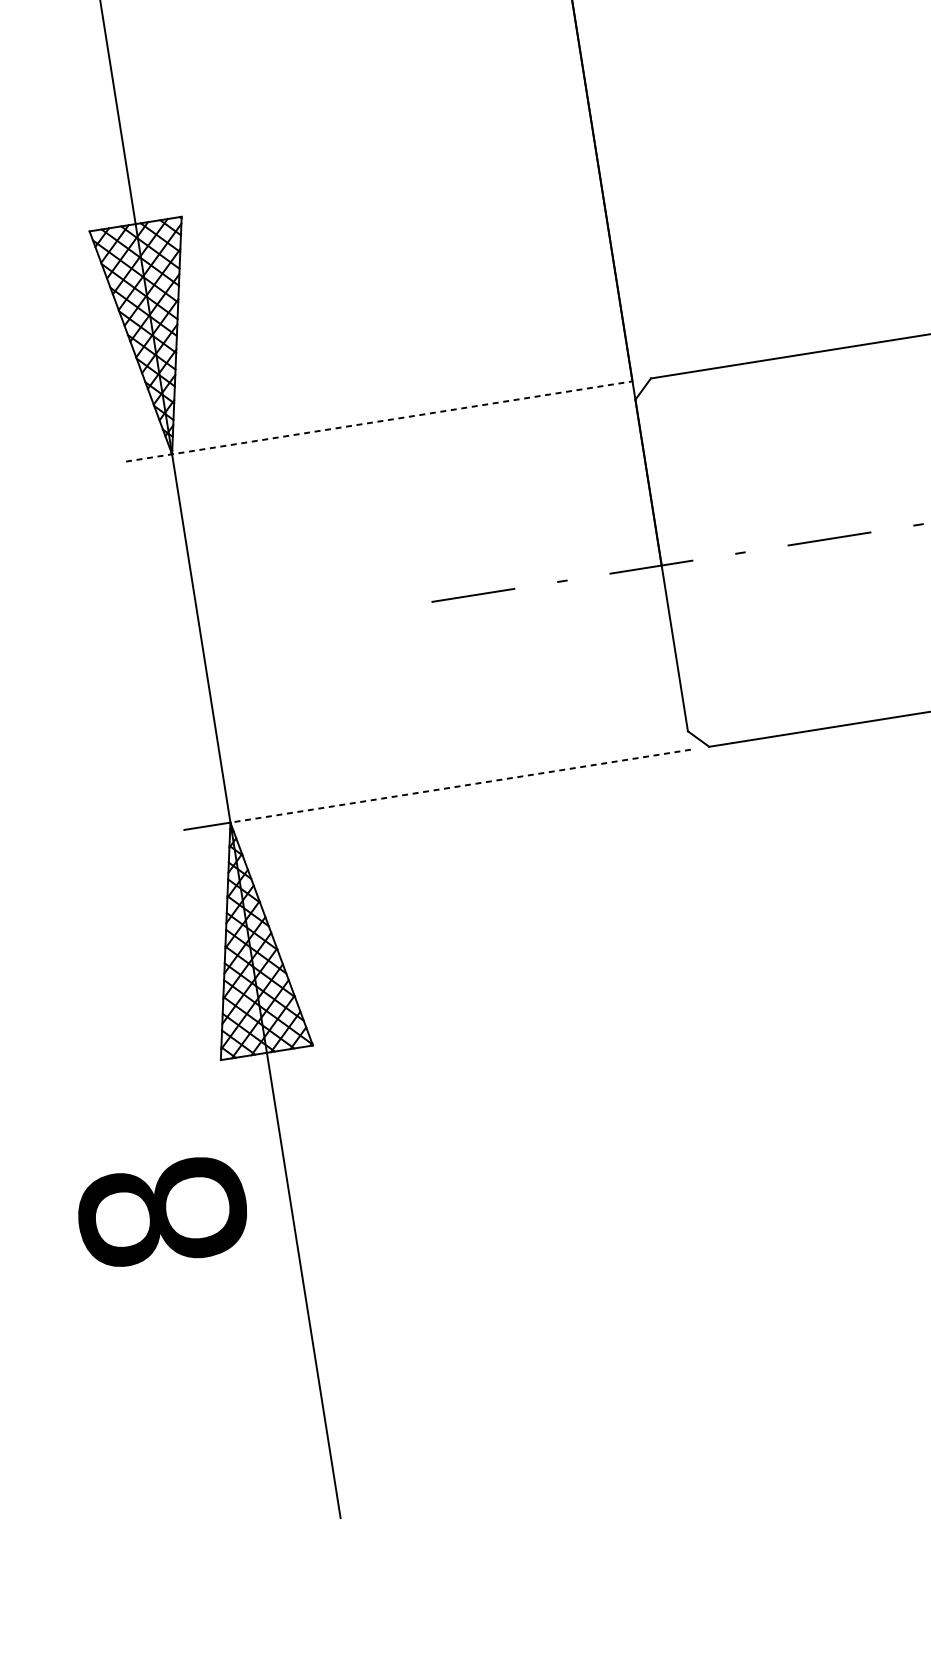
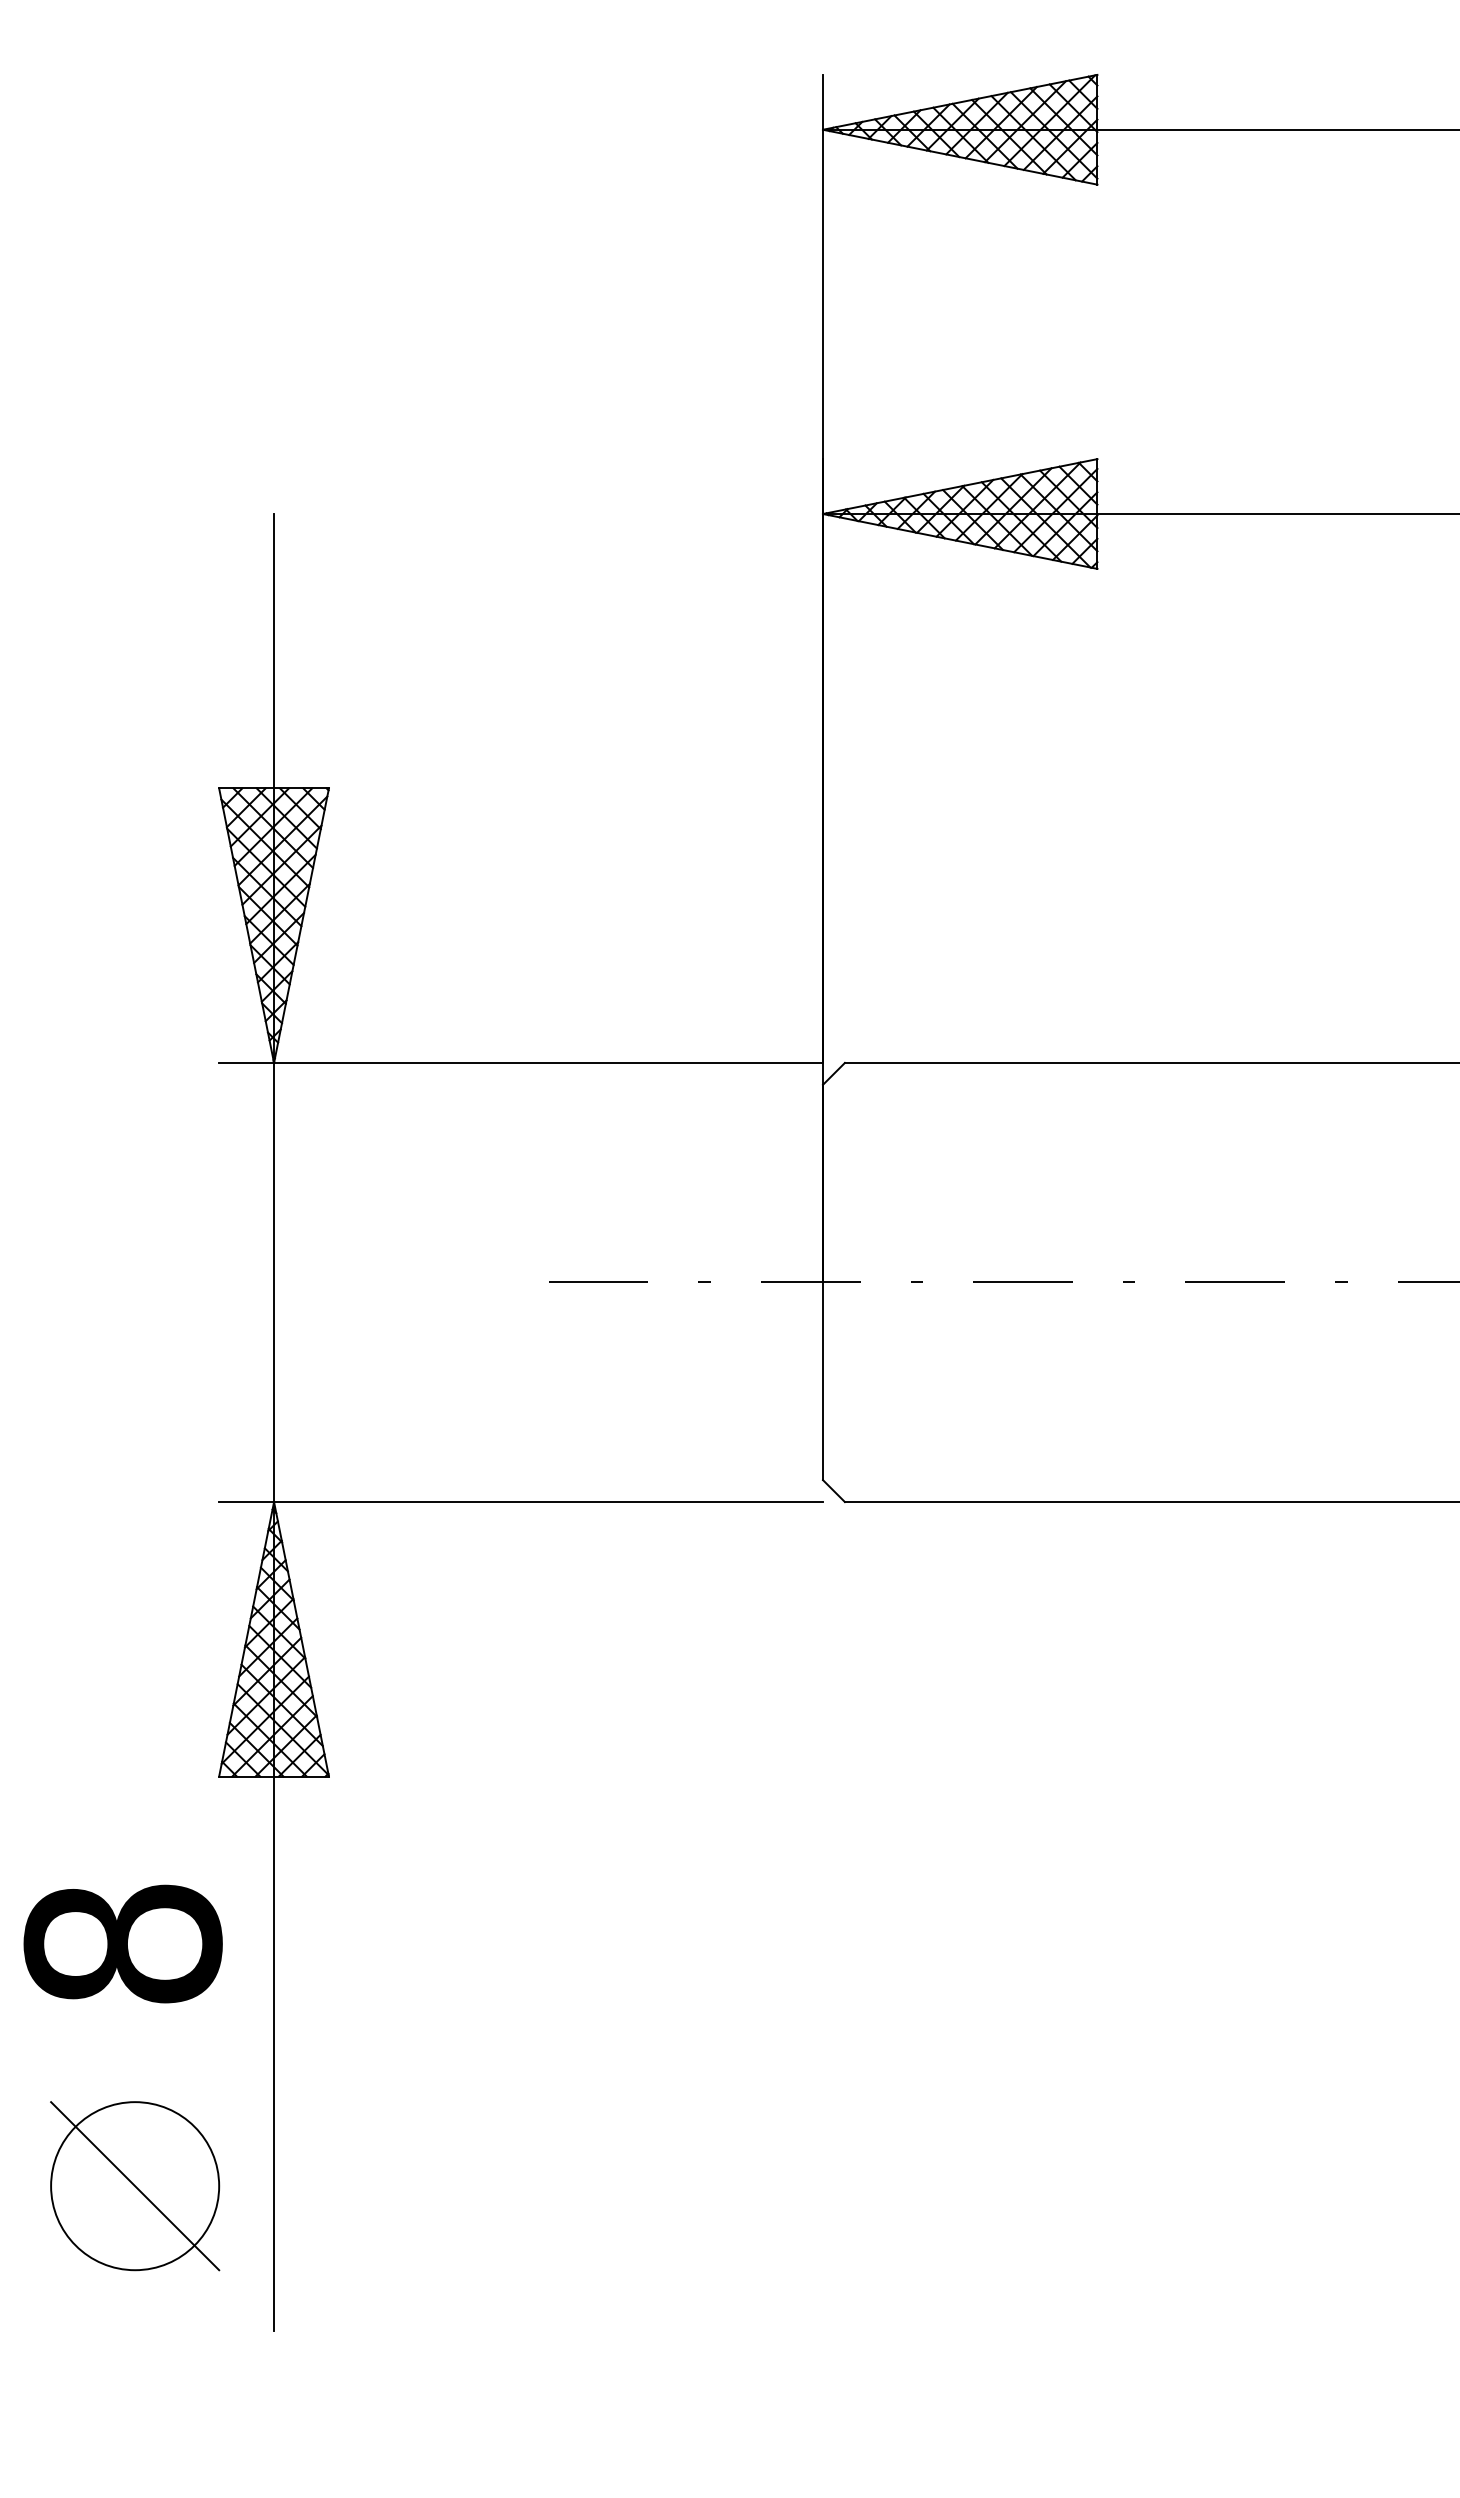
line: (379, 421) -> (521, 1062), dashed -> solid
line: (460, 786) -> (548, 1502), dashed -> solid
part: (205, 1415) -> (135, 2186), added

